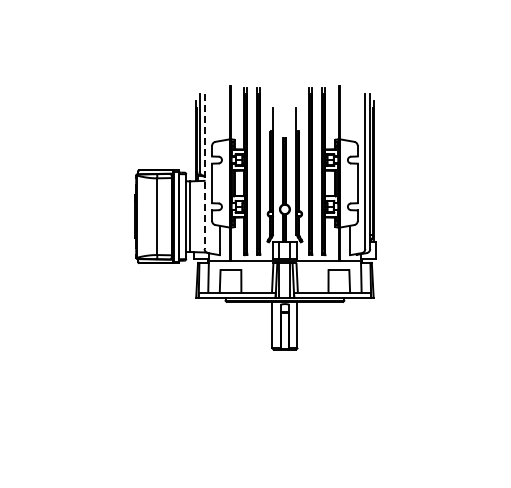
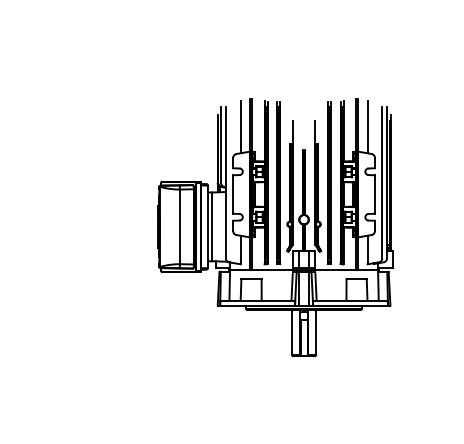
line: (219, 114) -> (240, 127), added
line: (350, 114) -> (367, 127), added
line: (204, 171) -> (225, 182), dashed -> solid

